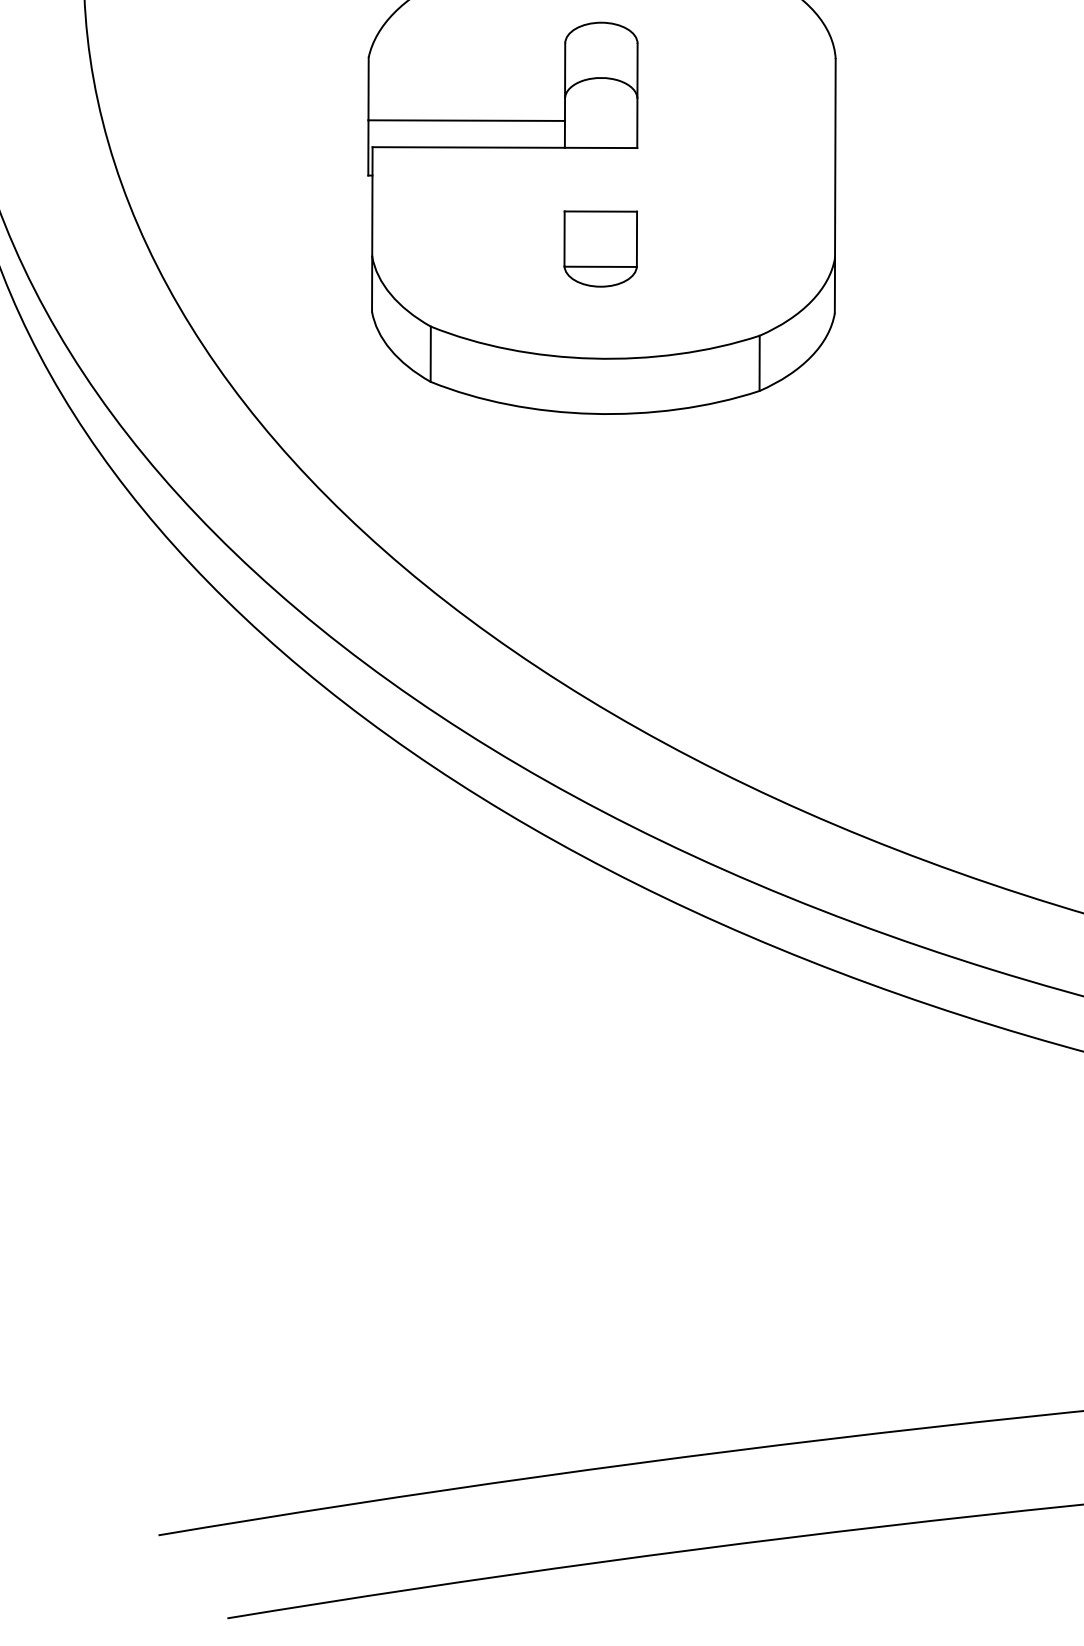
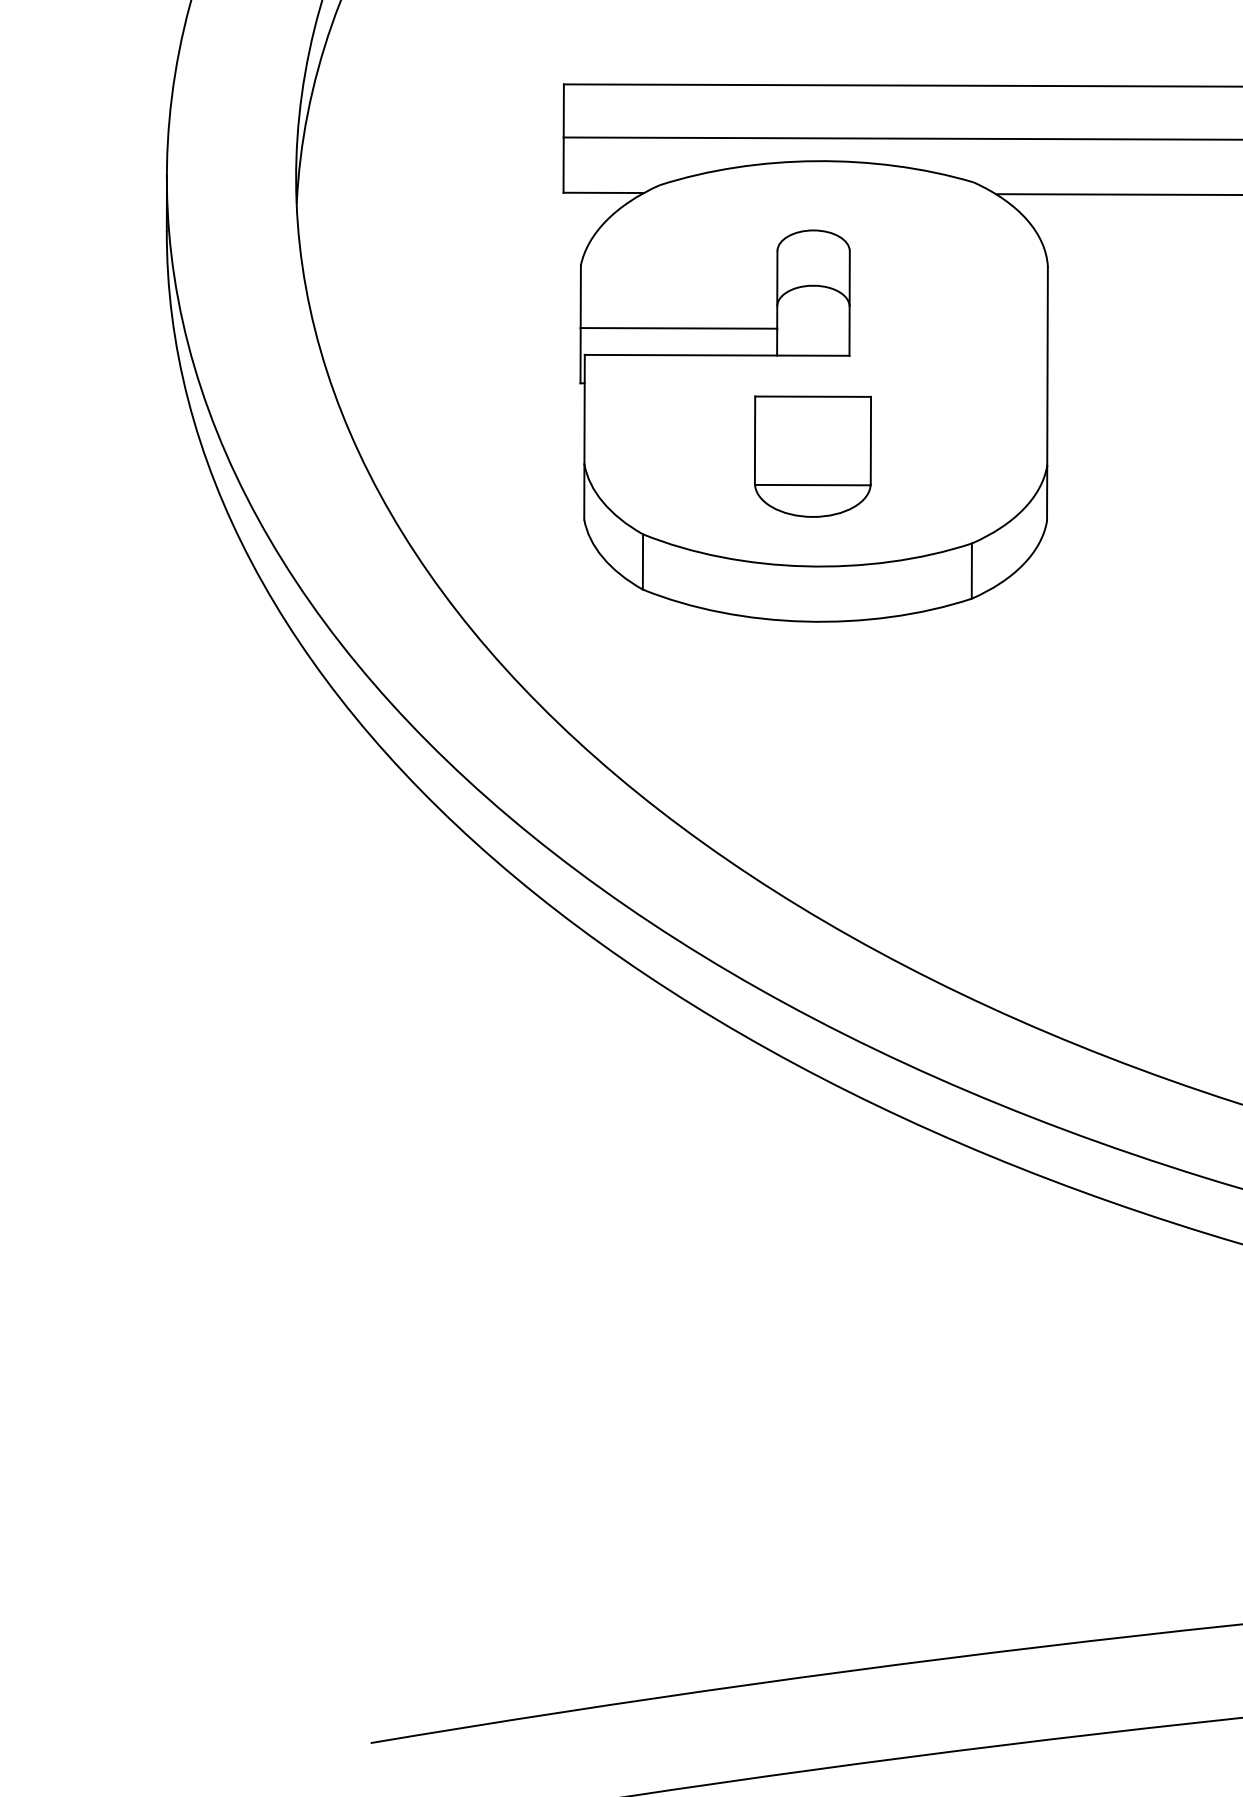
part: (600, 248) -> (812, 456), size x1.6

